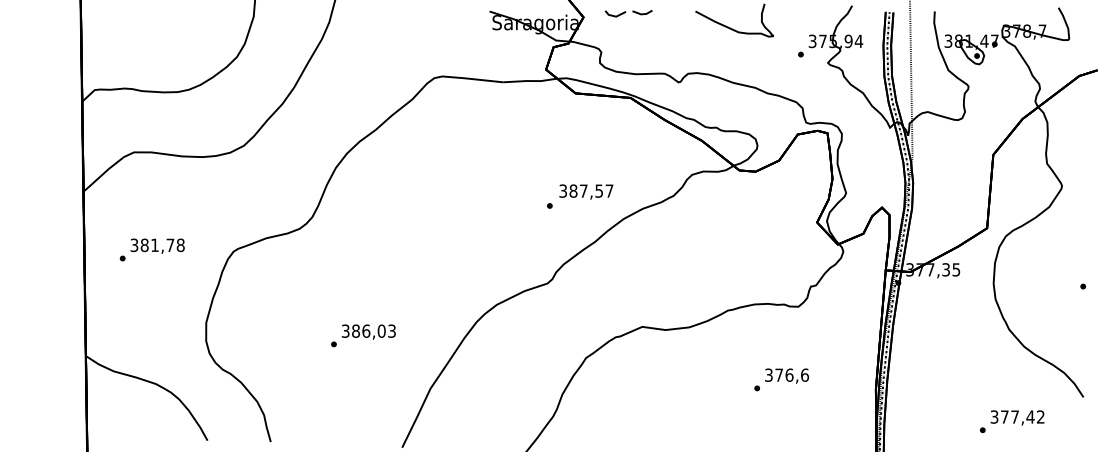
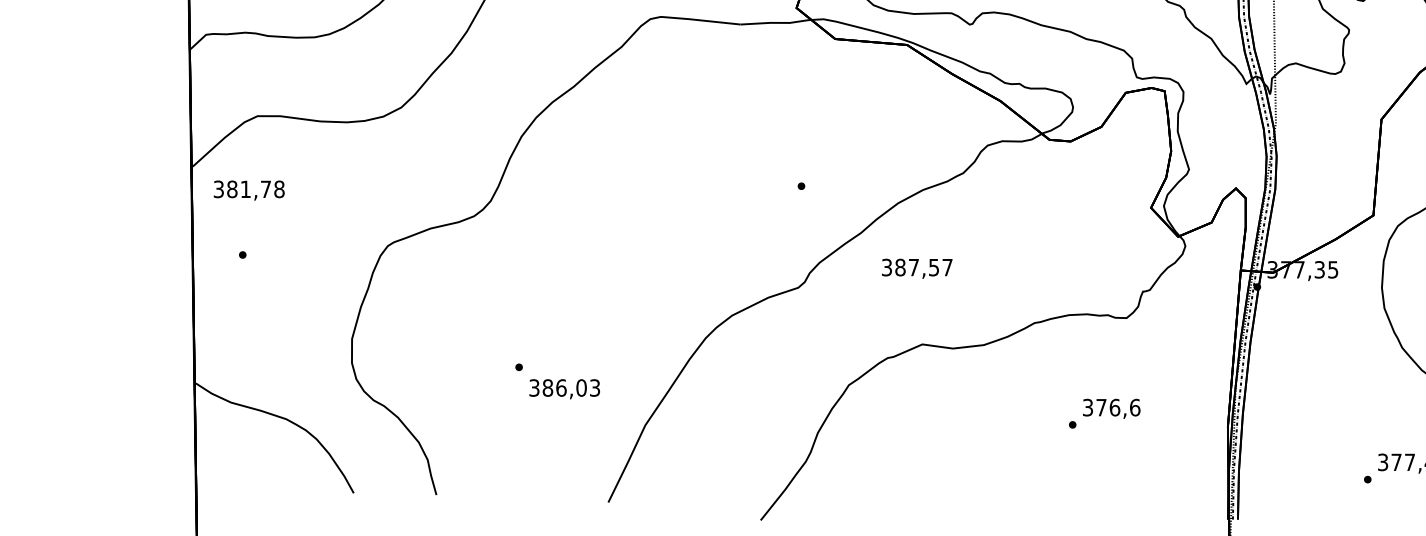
text: (586, 191) -> (917, 268), moved
text: (157, 245) -> (249, 189), moved
text: (368, 331) -> (564, 388), moved

